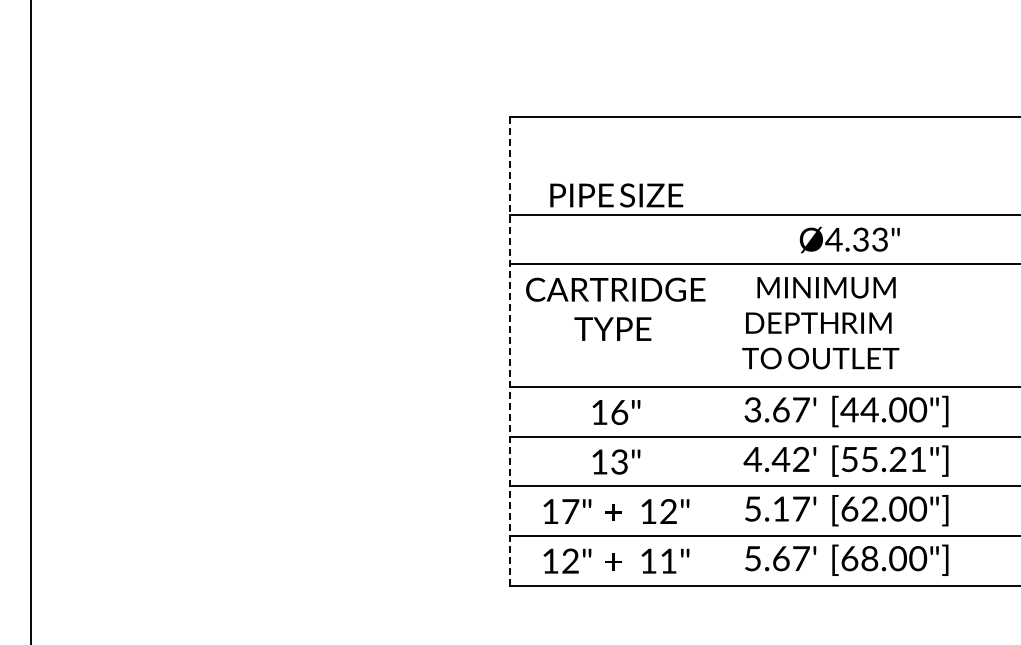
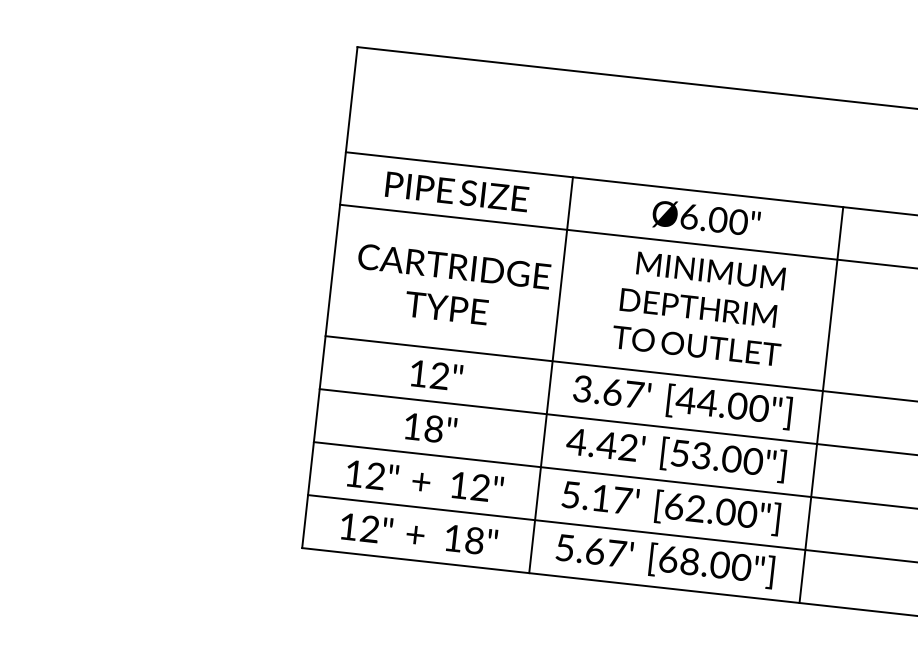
text: (616, 195) -> (456, 191), moved
text: (856, 239) -> (713, 219), Ø4.33" -> Ø6.00"
text: (615, 308) -> (451, 286), moved
text: (820, 323) -> (700, 308), moved
line: (509, 351) -> (329, 297), dashed -> solid
line: (722, 400) -> (551, 375), added
line: (975, 400) -> (821, 405), added
text: (619, 412) -> (439, 376), 16" -> 12"
text: (894, 459) -> (728, 458), [55.21"] -> [53.00"]
text: (619, 461) -> (434, 428), 13" -> 18"
text: (570, 511) -> (375, 476), 17" -> 12"
text: (668, 560) -> (474, 539), 11" -> 18"

